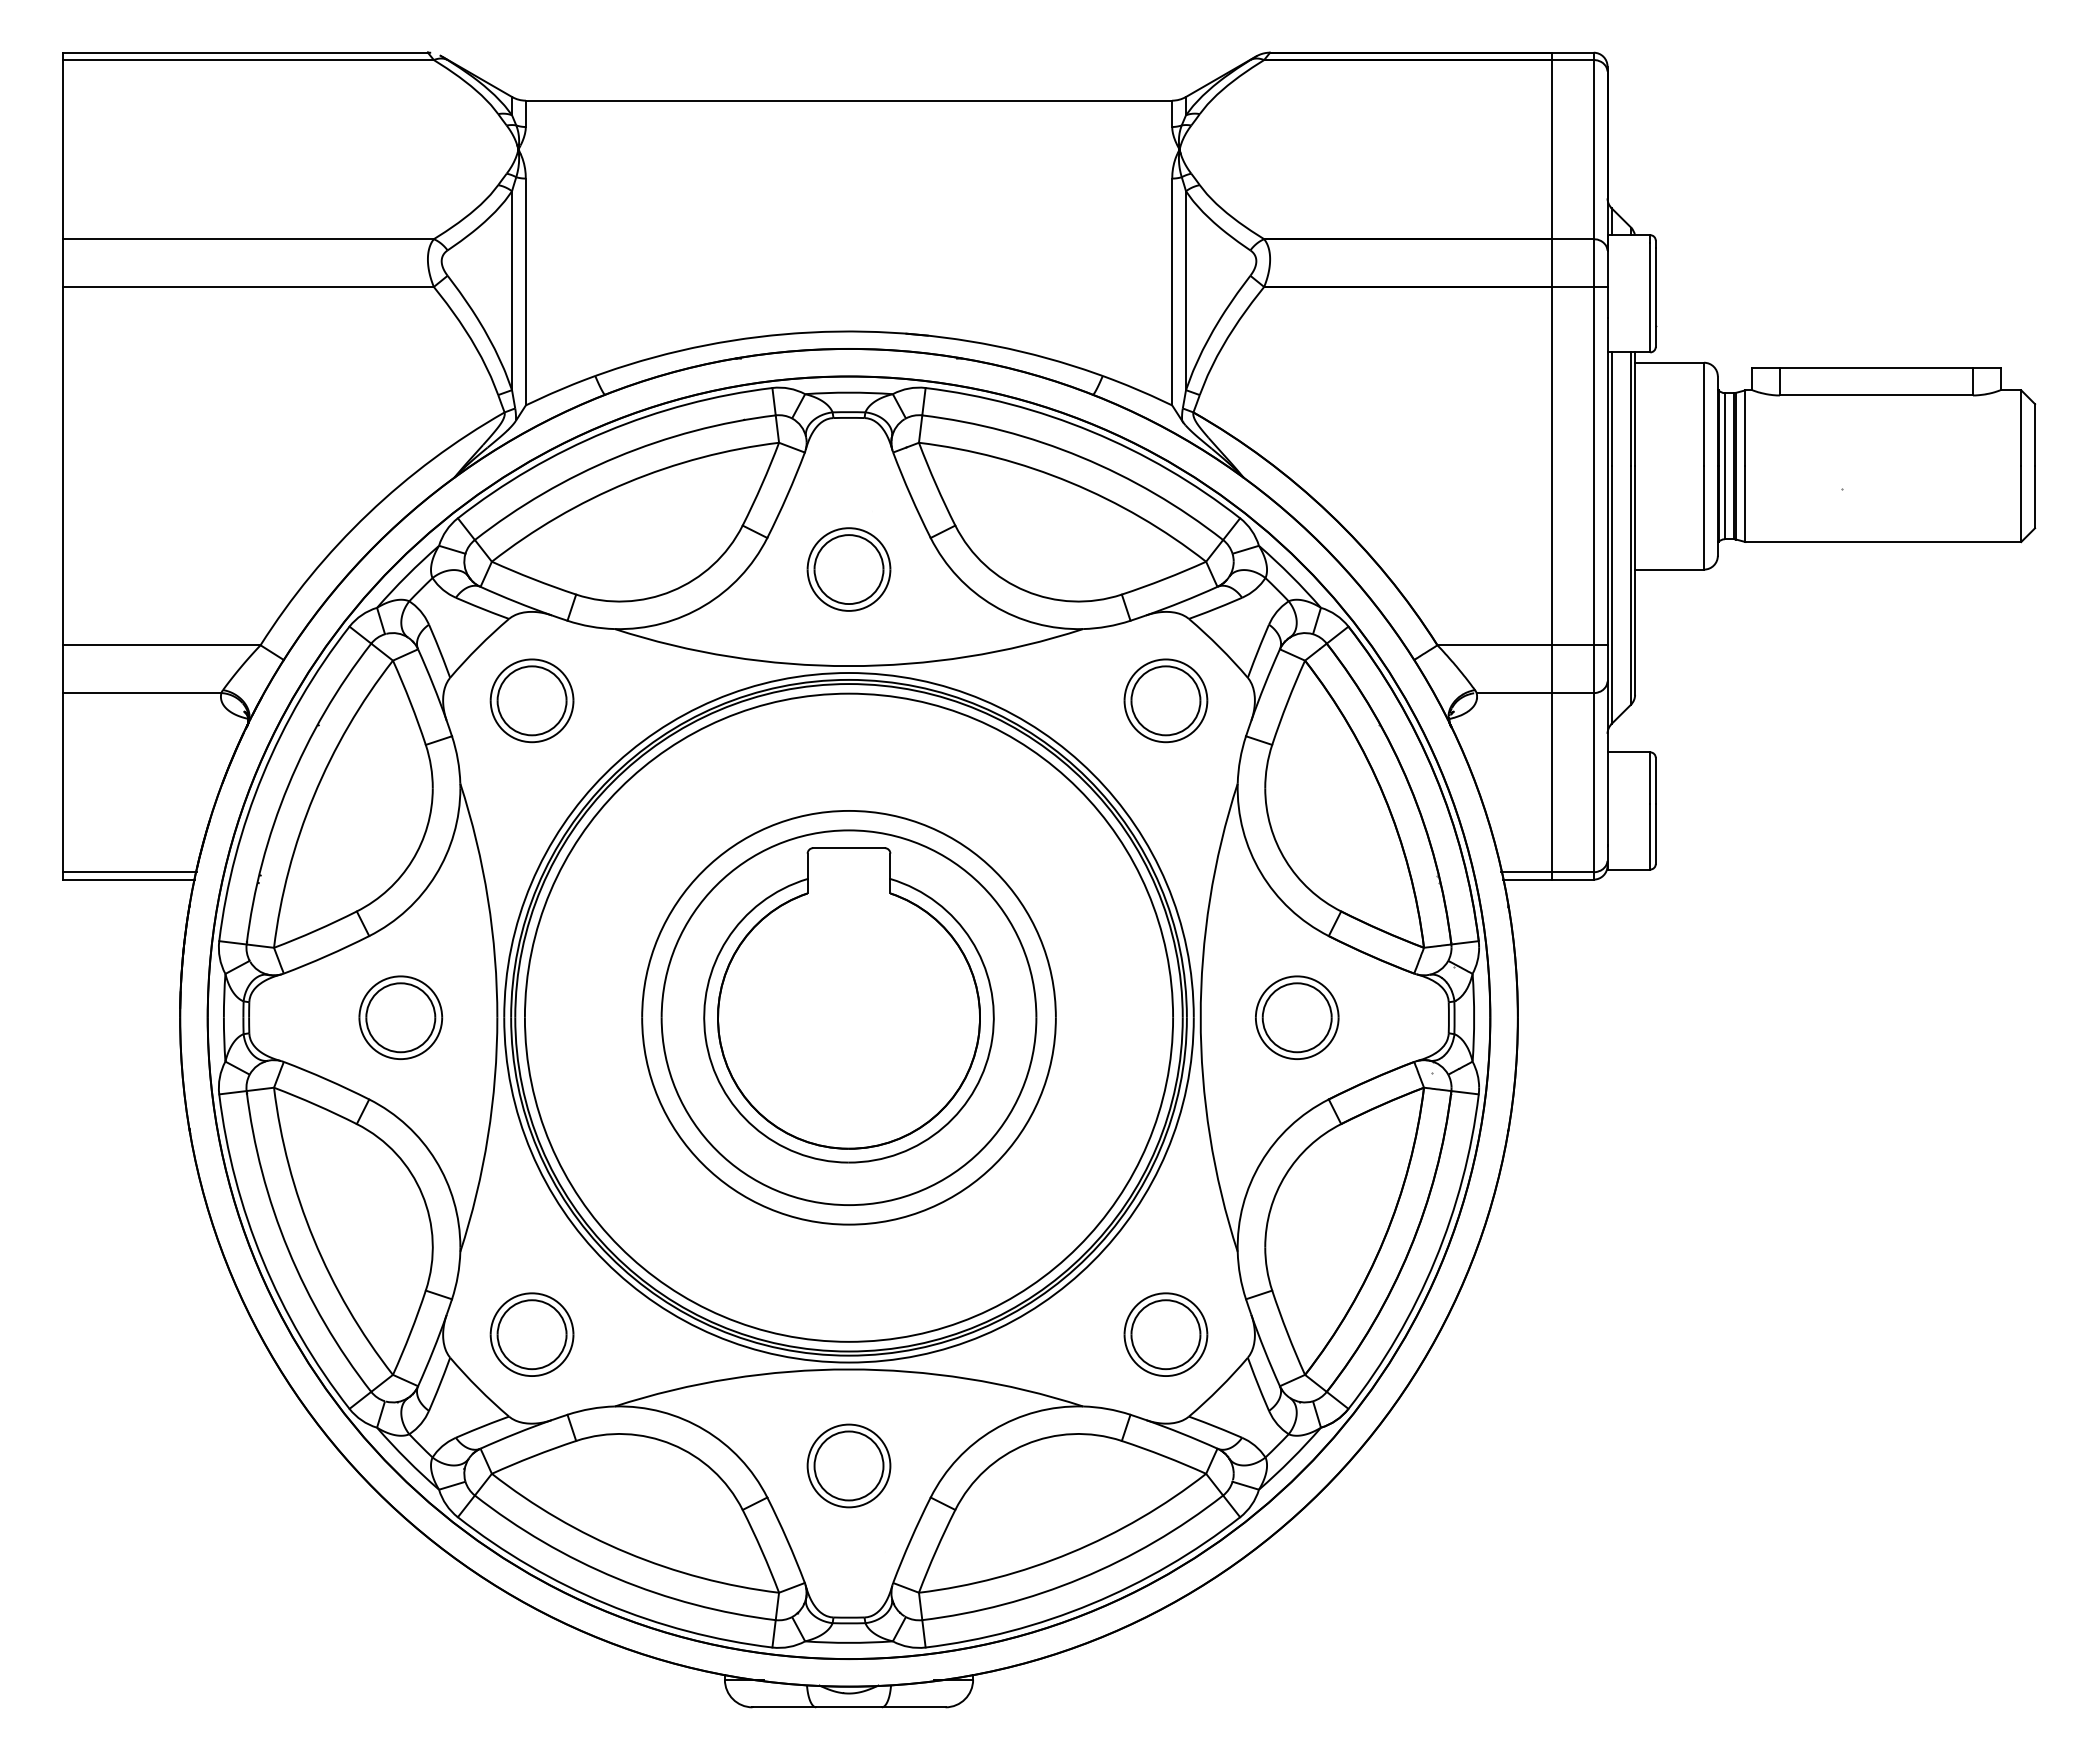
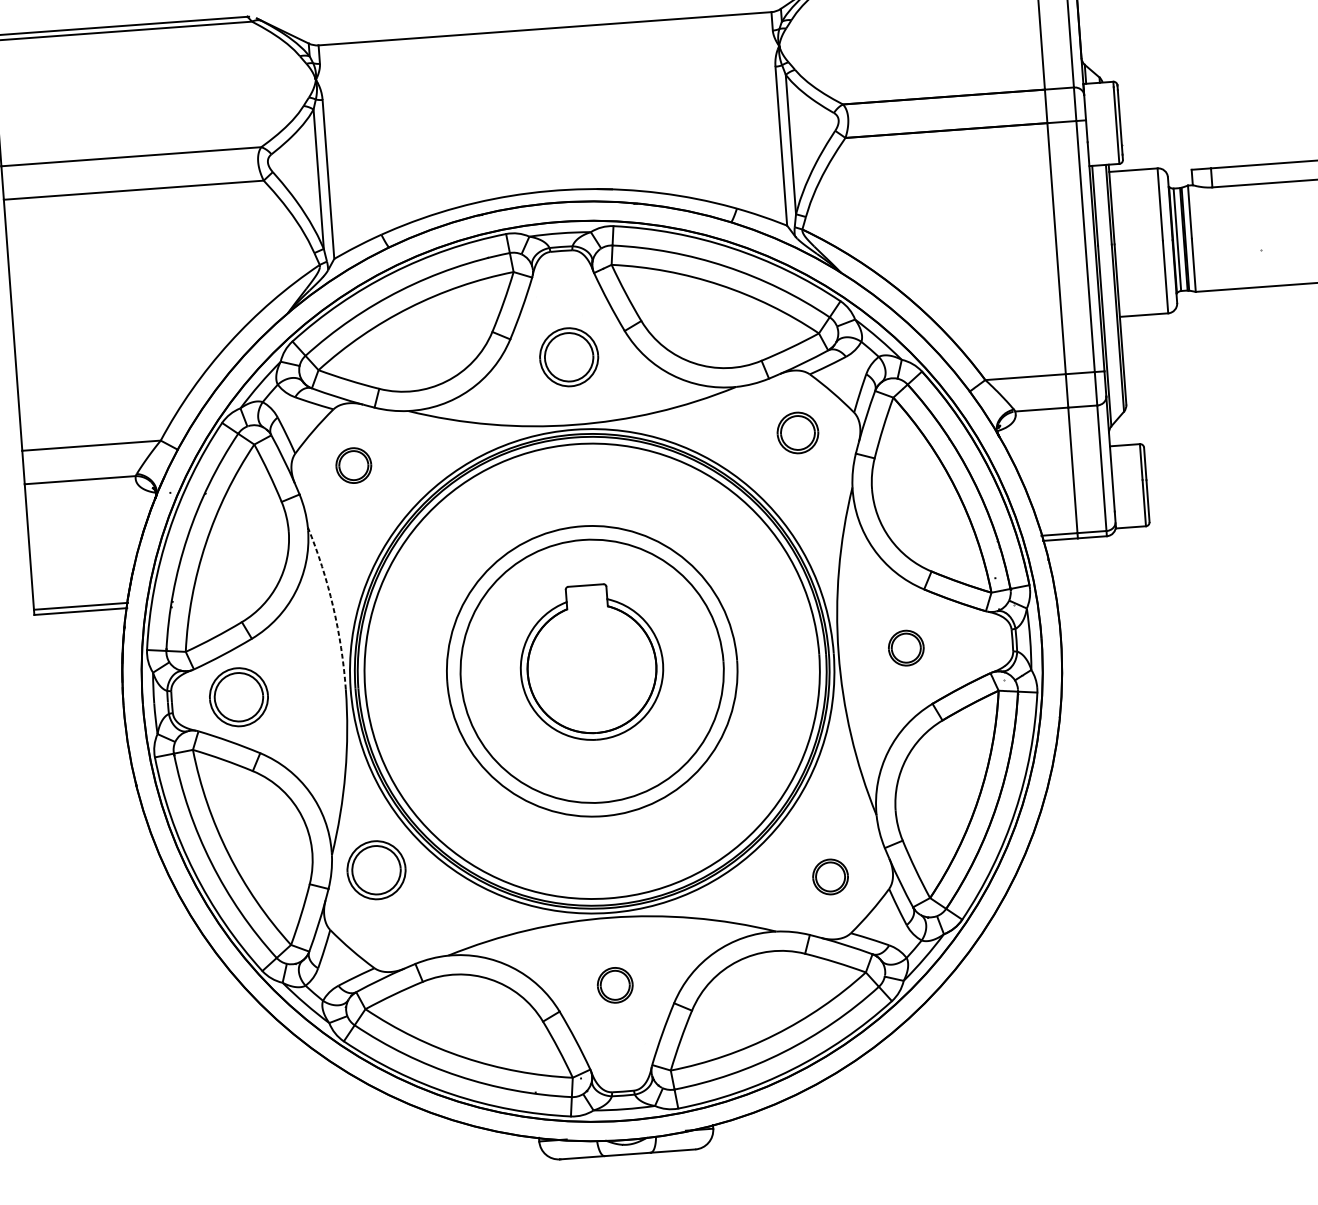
part: (531, 700) -> (353, 465), size x0.6
part: (1165, 700) -> (797, 432), size x0.7
arc: (488, 899) -> (333, 607), solid -> dashed
part: (848, 1005) -> (591, 662), size x0.7
part: (400, 1017) -> (238, 697), moved
part: (1297, 1017) -> (906, 648), size x0.6
part: (531, 1334) -> (376, 870), moved
part: (1165, 1334) -> (830, 876), size x0.6
part: (848, 1465) -> (614, 985), size x0.6

